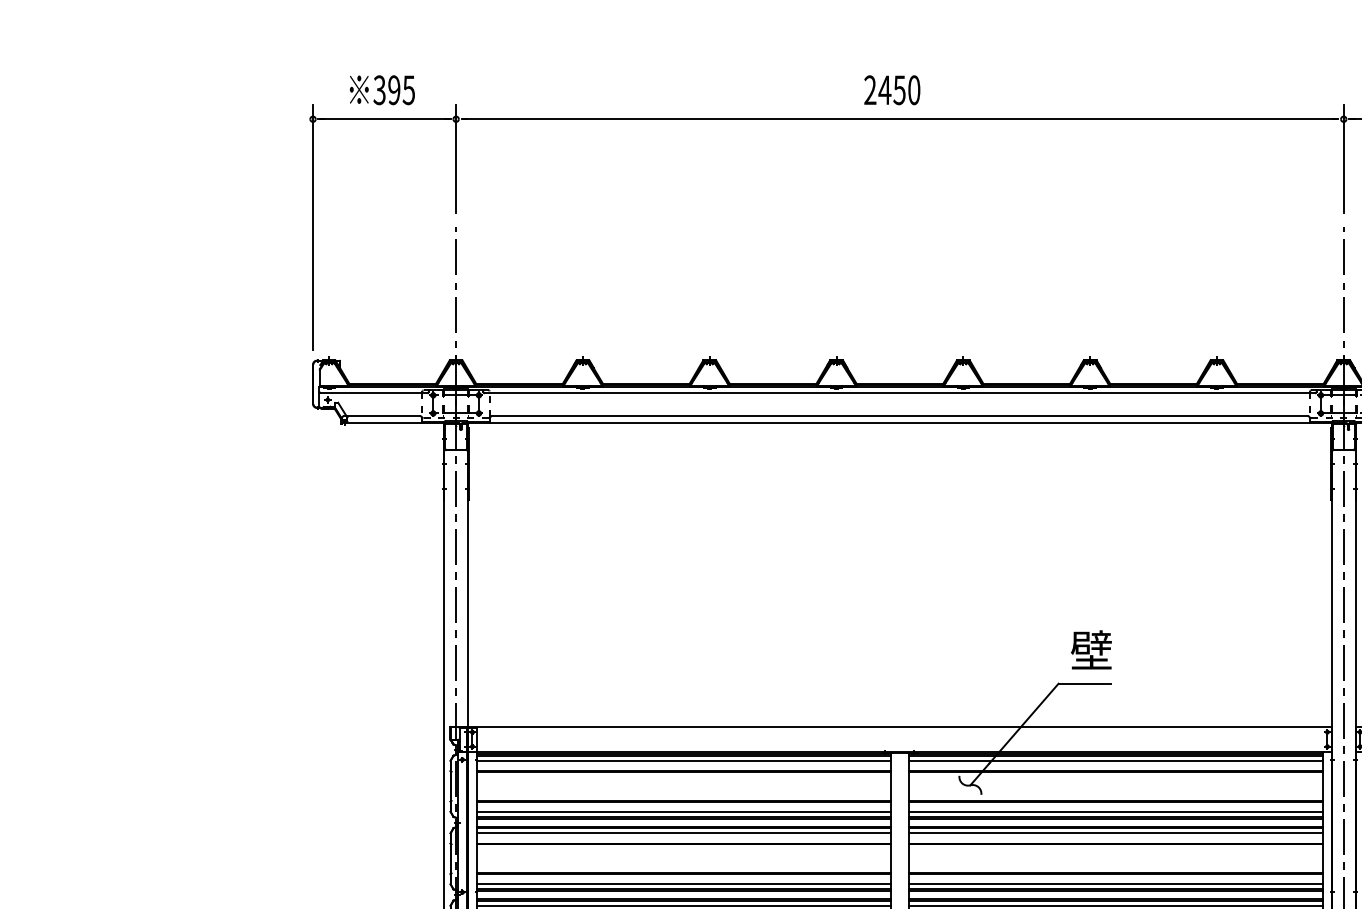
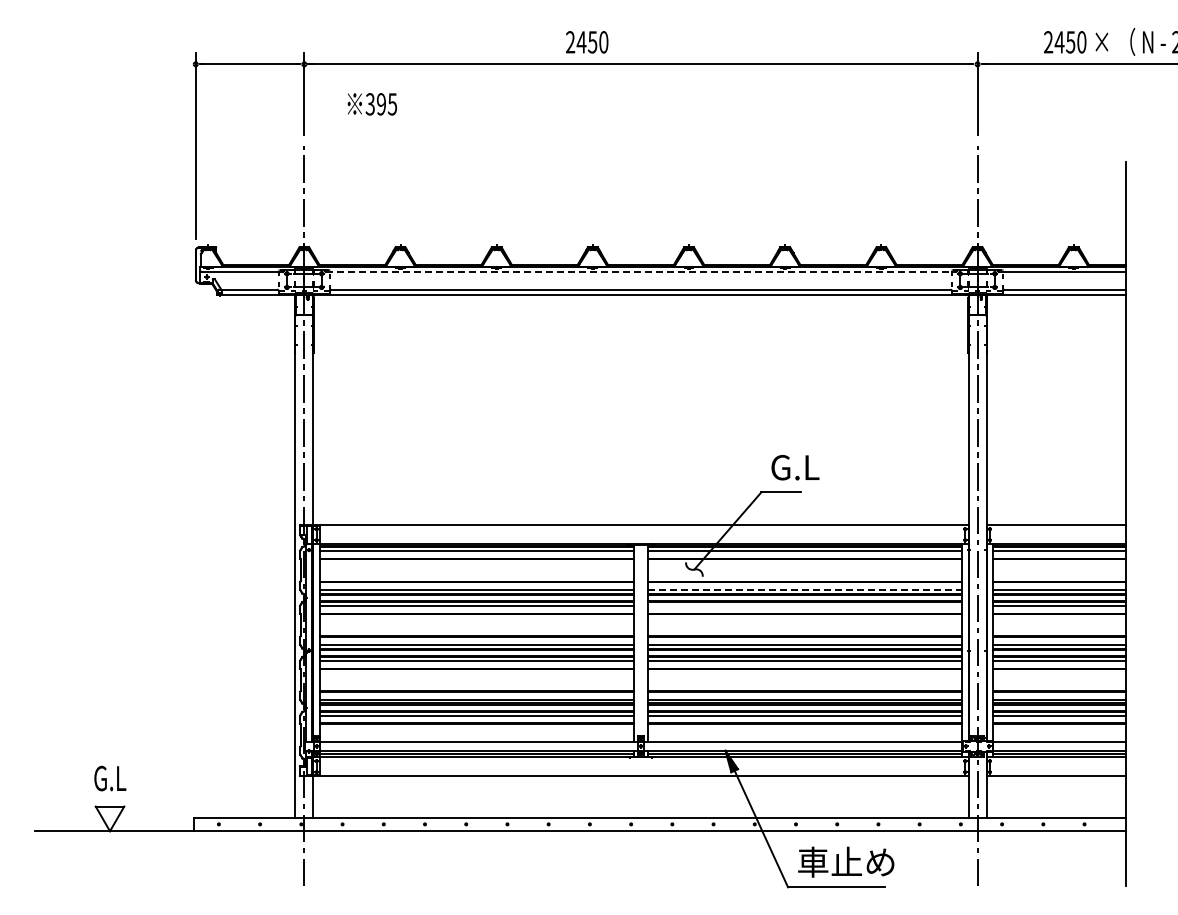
text: (382, 90) -> (372, 104), moved
text: (892, 90) -> (587, 42), moved
line: (900, 393) -> (641, 272), solid -> dashed
text: (1102, 649) -> (794, 466), 壁 -> G.L
line: (1115, 811) -> (804, 589), solid -> dashed
line: (1115, 832) -> (804, 605), removed

